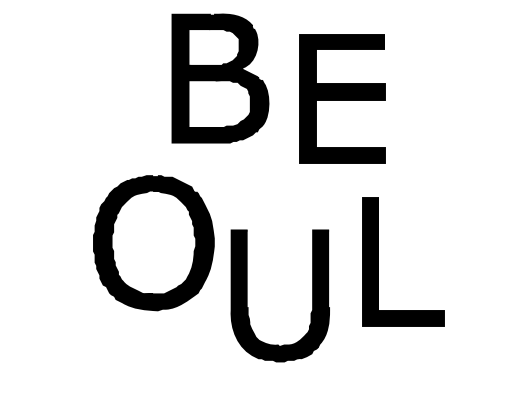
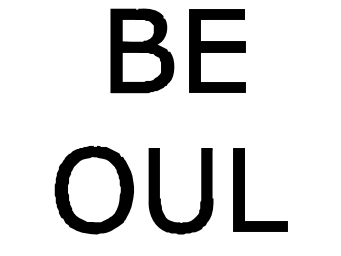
part: (342, 98) -> (217, 50), moved
part: (152, 243) -> (93, 190), moved
part: (378, 260) -> (244, 189), moved

